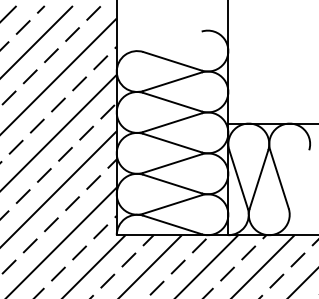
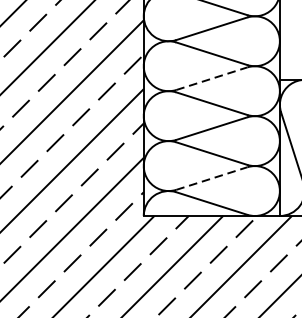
line: (172, 122) -> (211, 78), solid -> dashed
line: (172, 204) -> (211, 178), solid -> dashed

